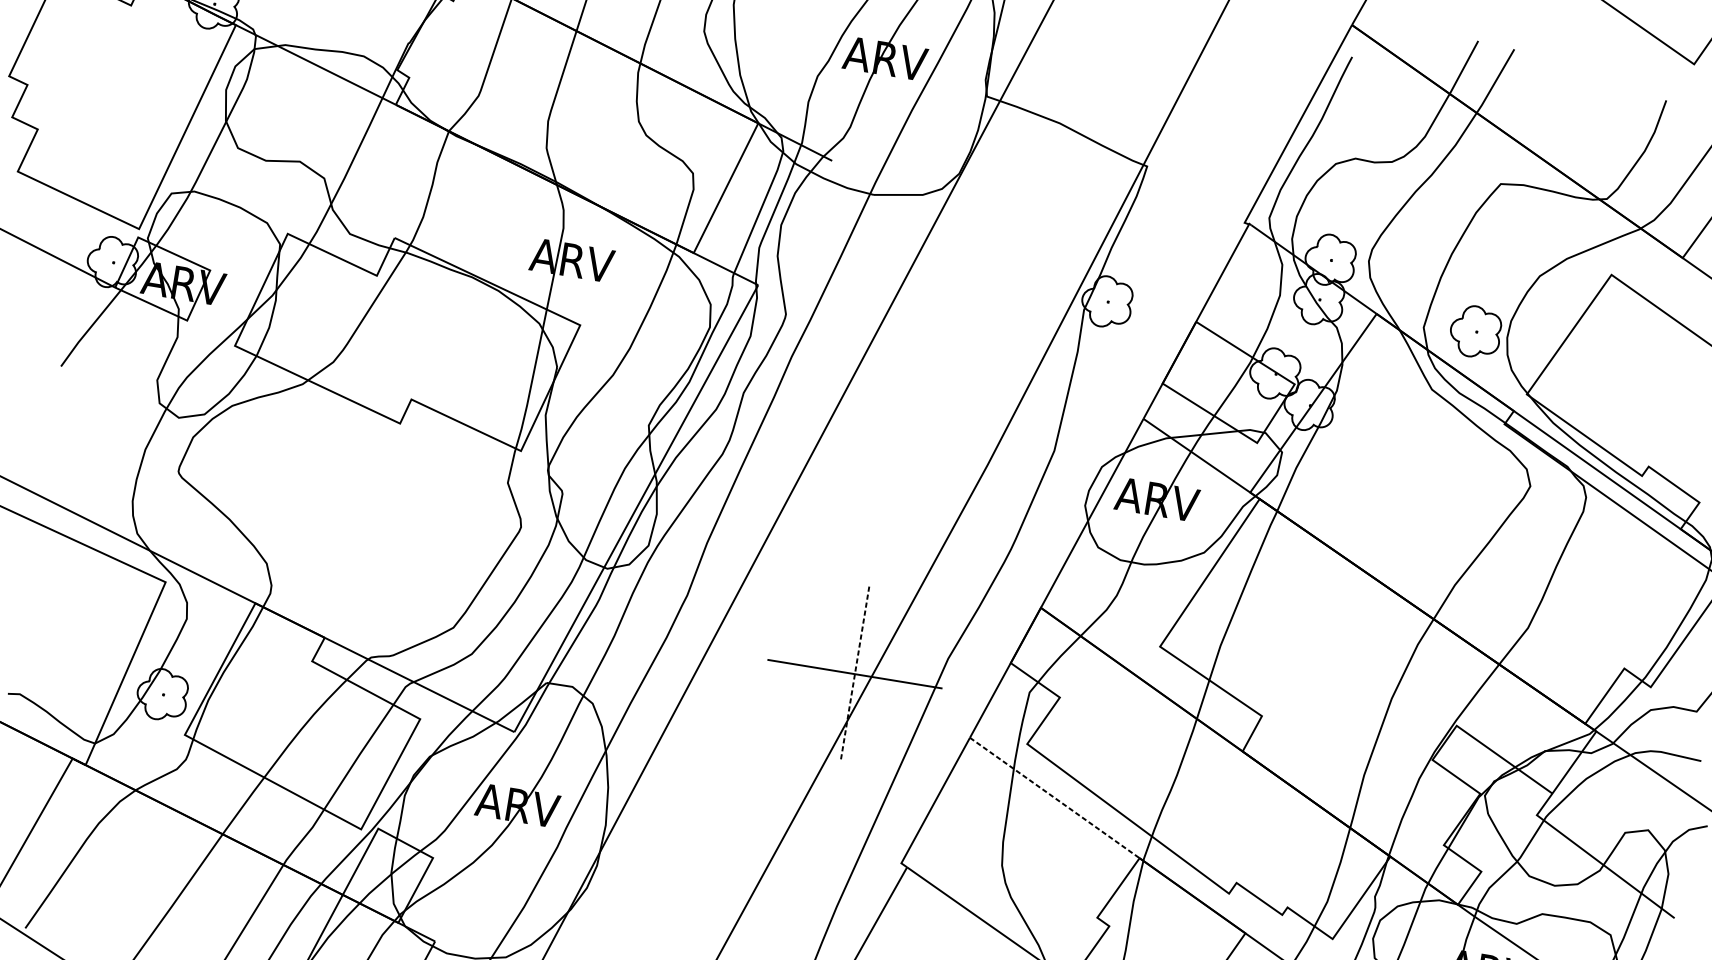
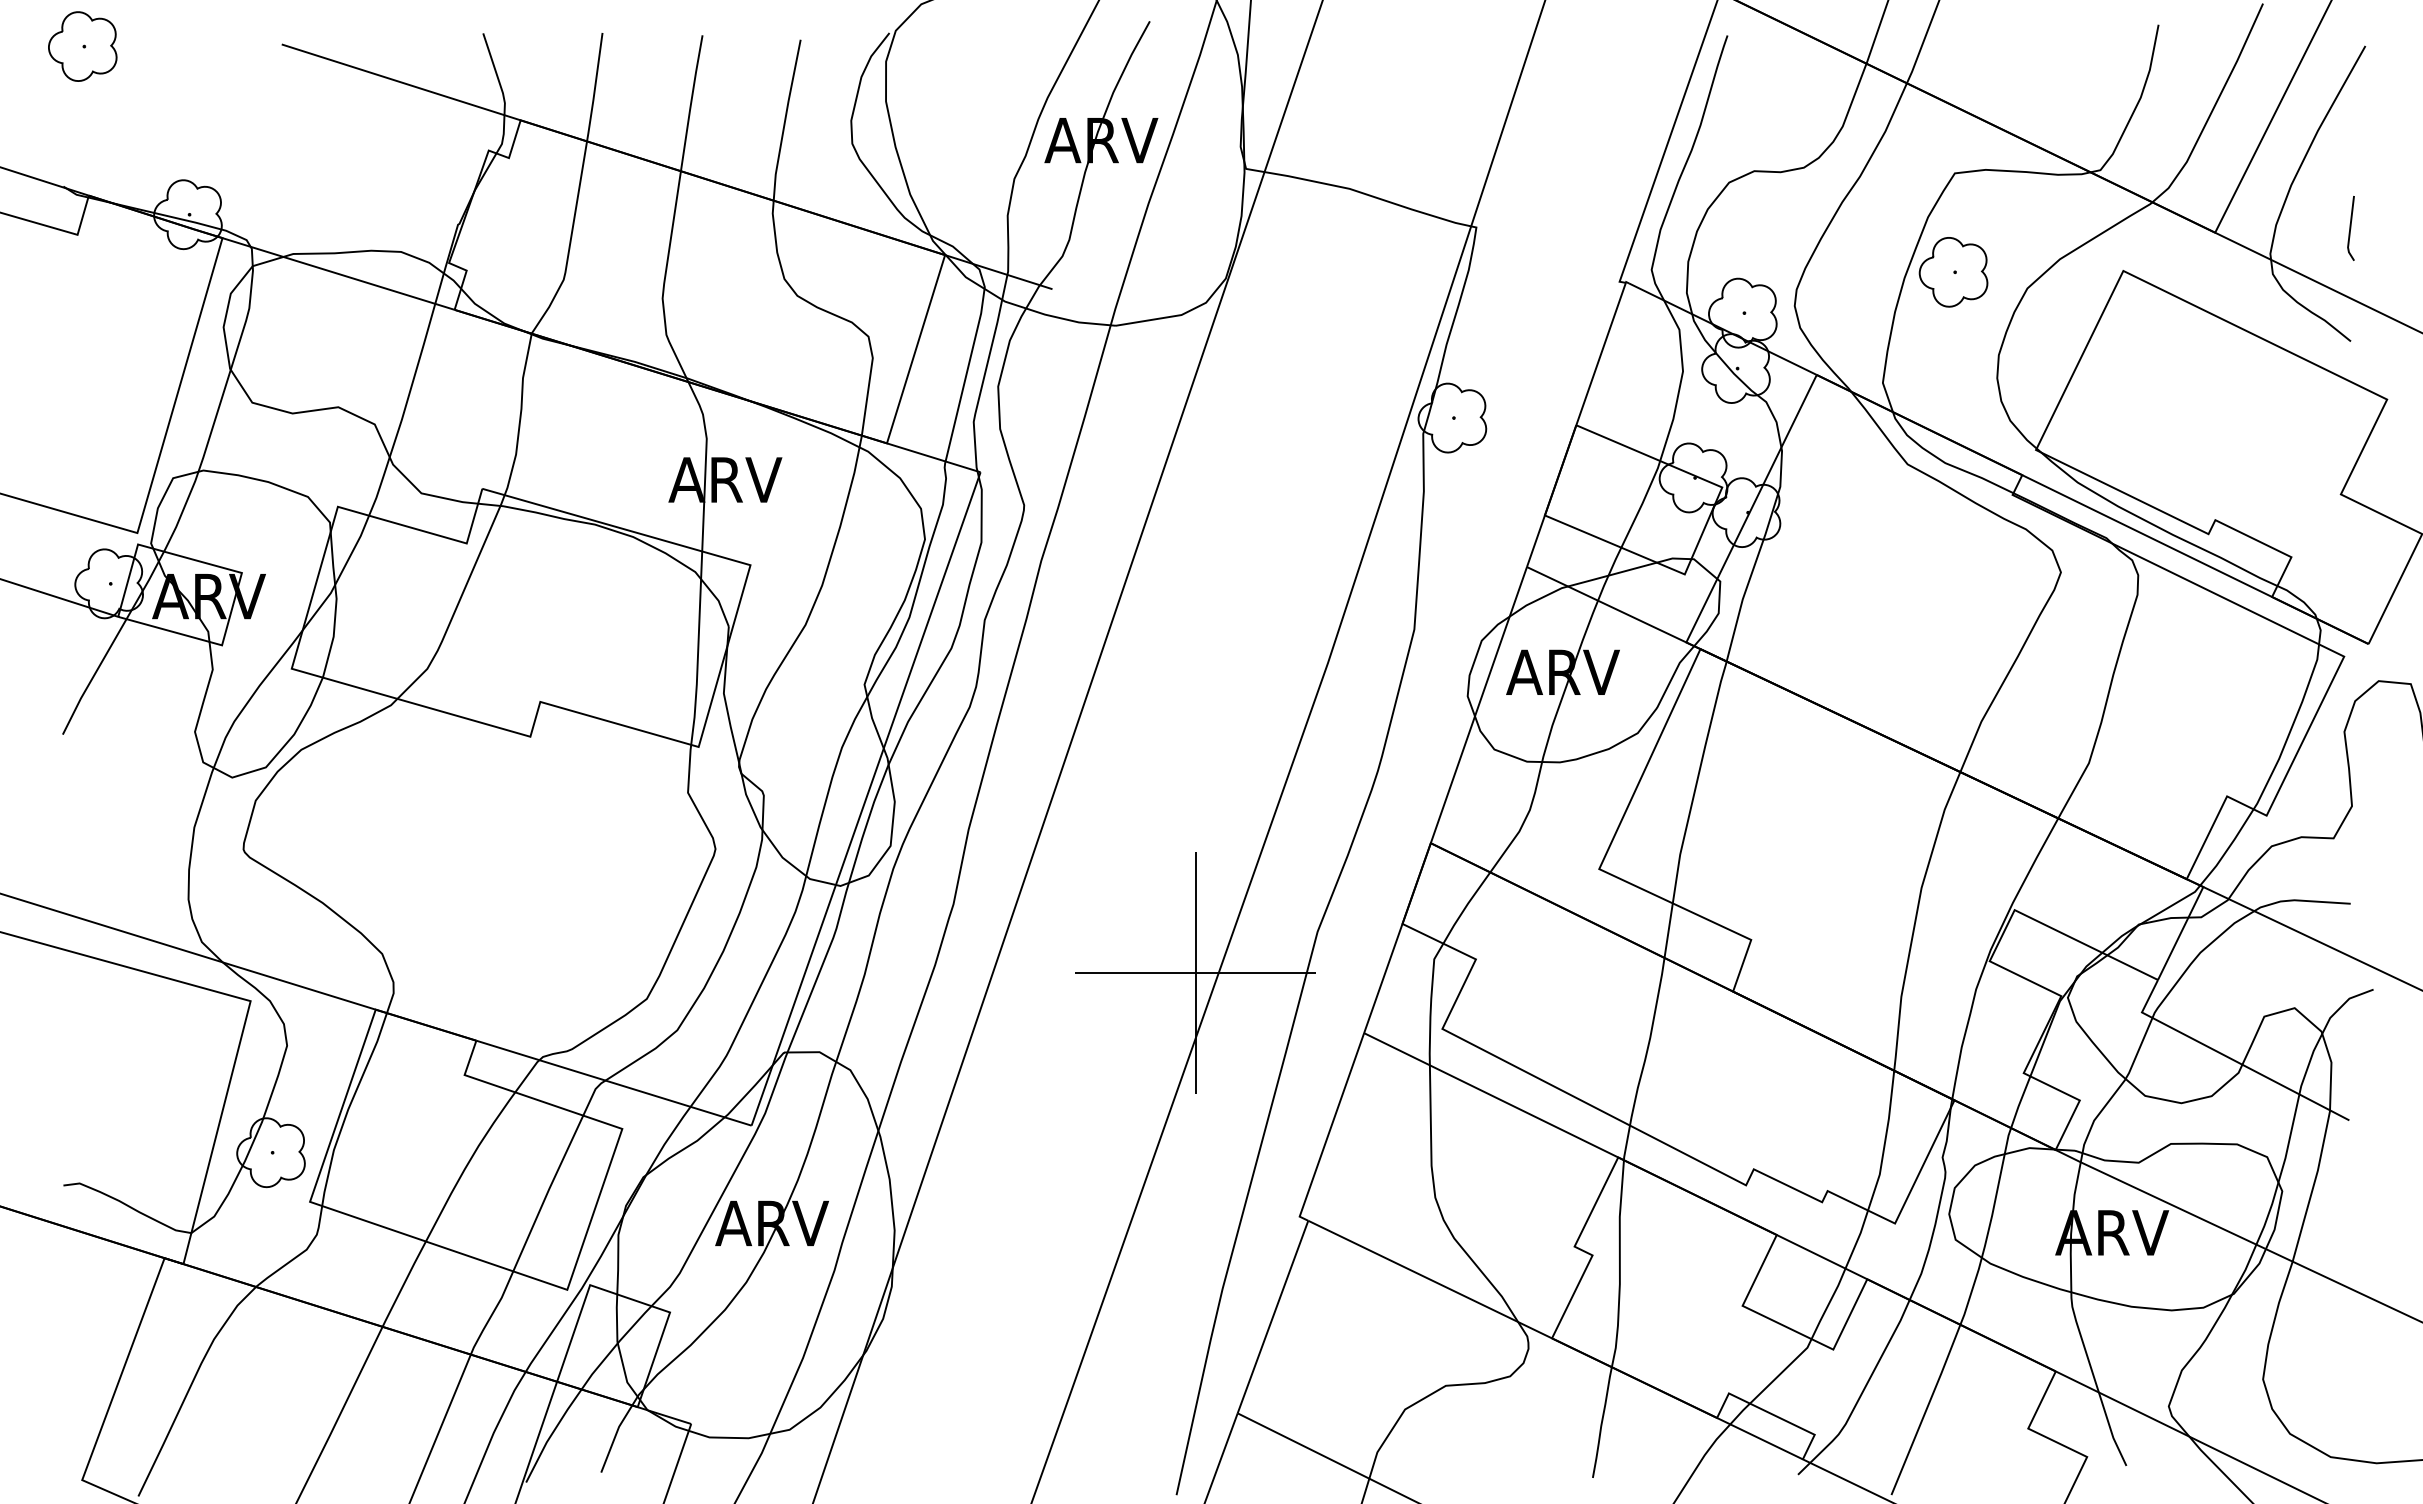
part: (1475, 332) -> (1953, 272), moved
line: (854, 674) -> (1195, 973), dashed -> solid
line: (1054, 798) -> (1491, 1095), dashed -> solid

